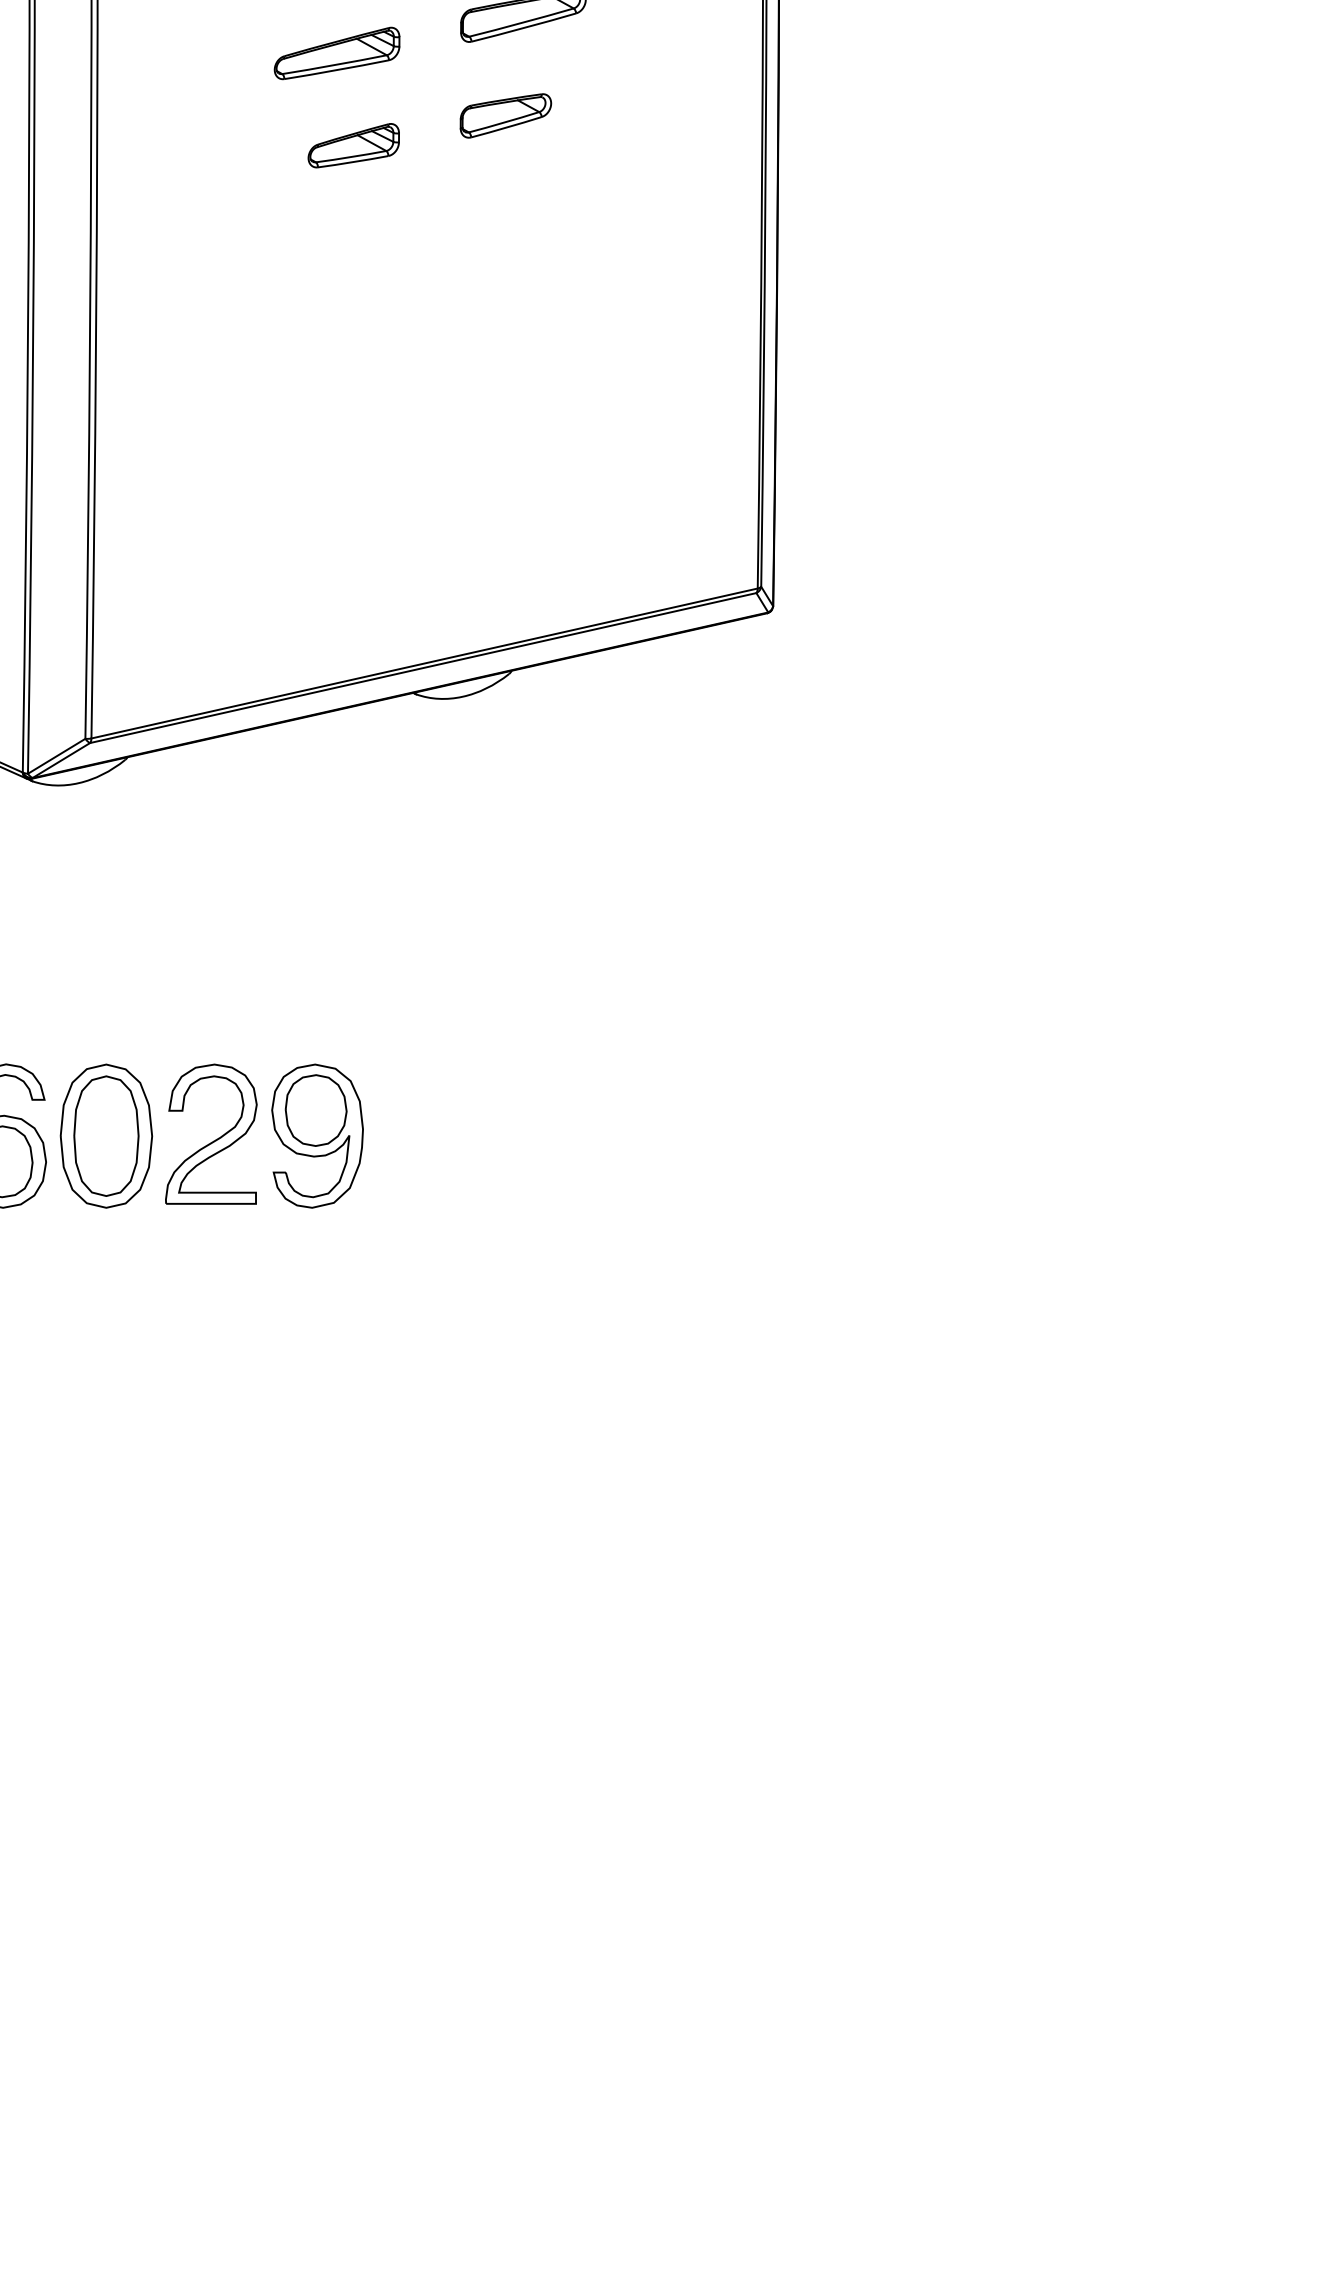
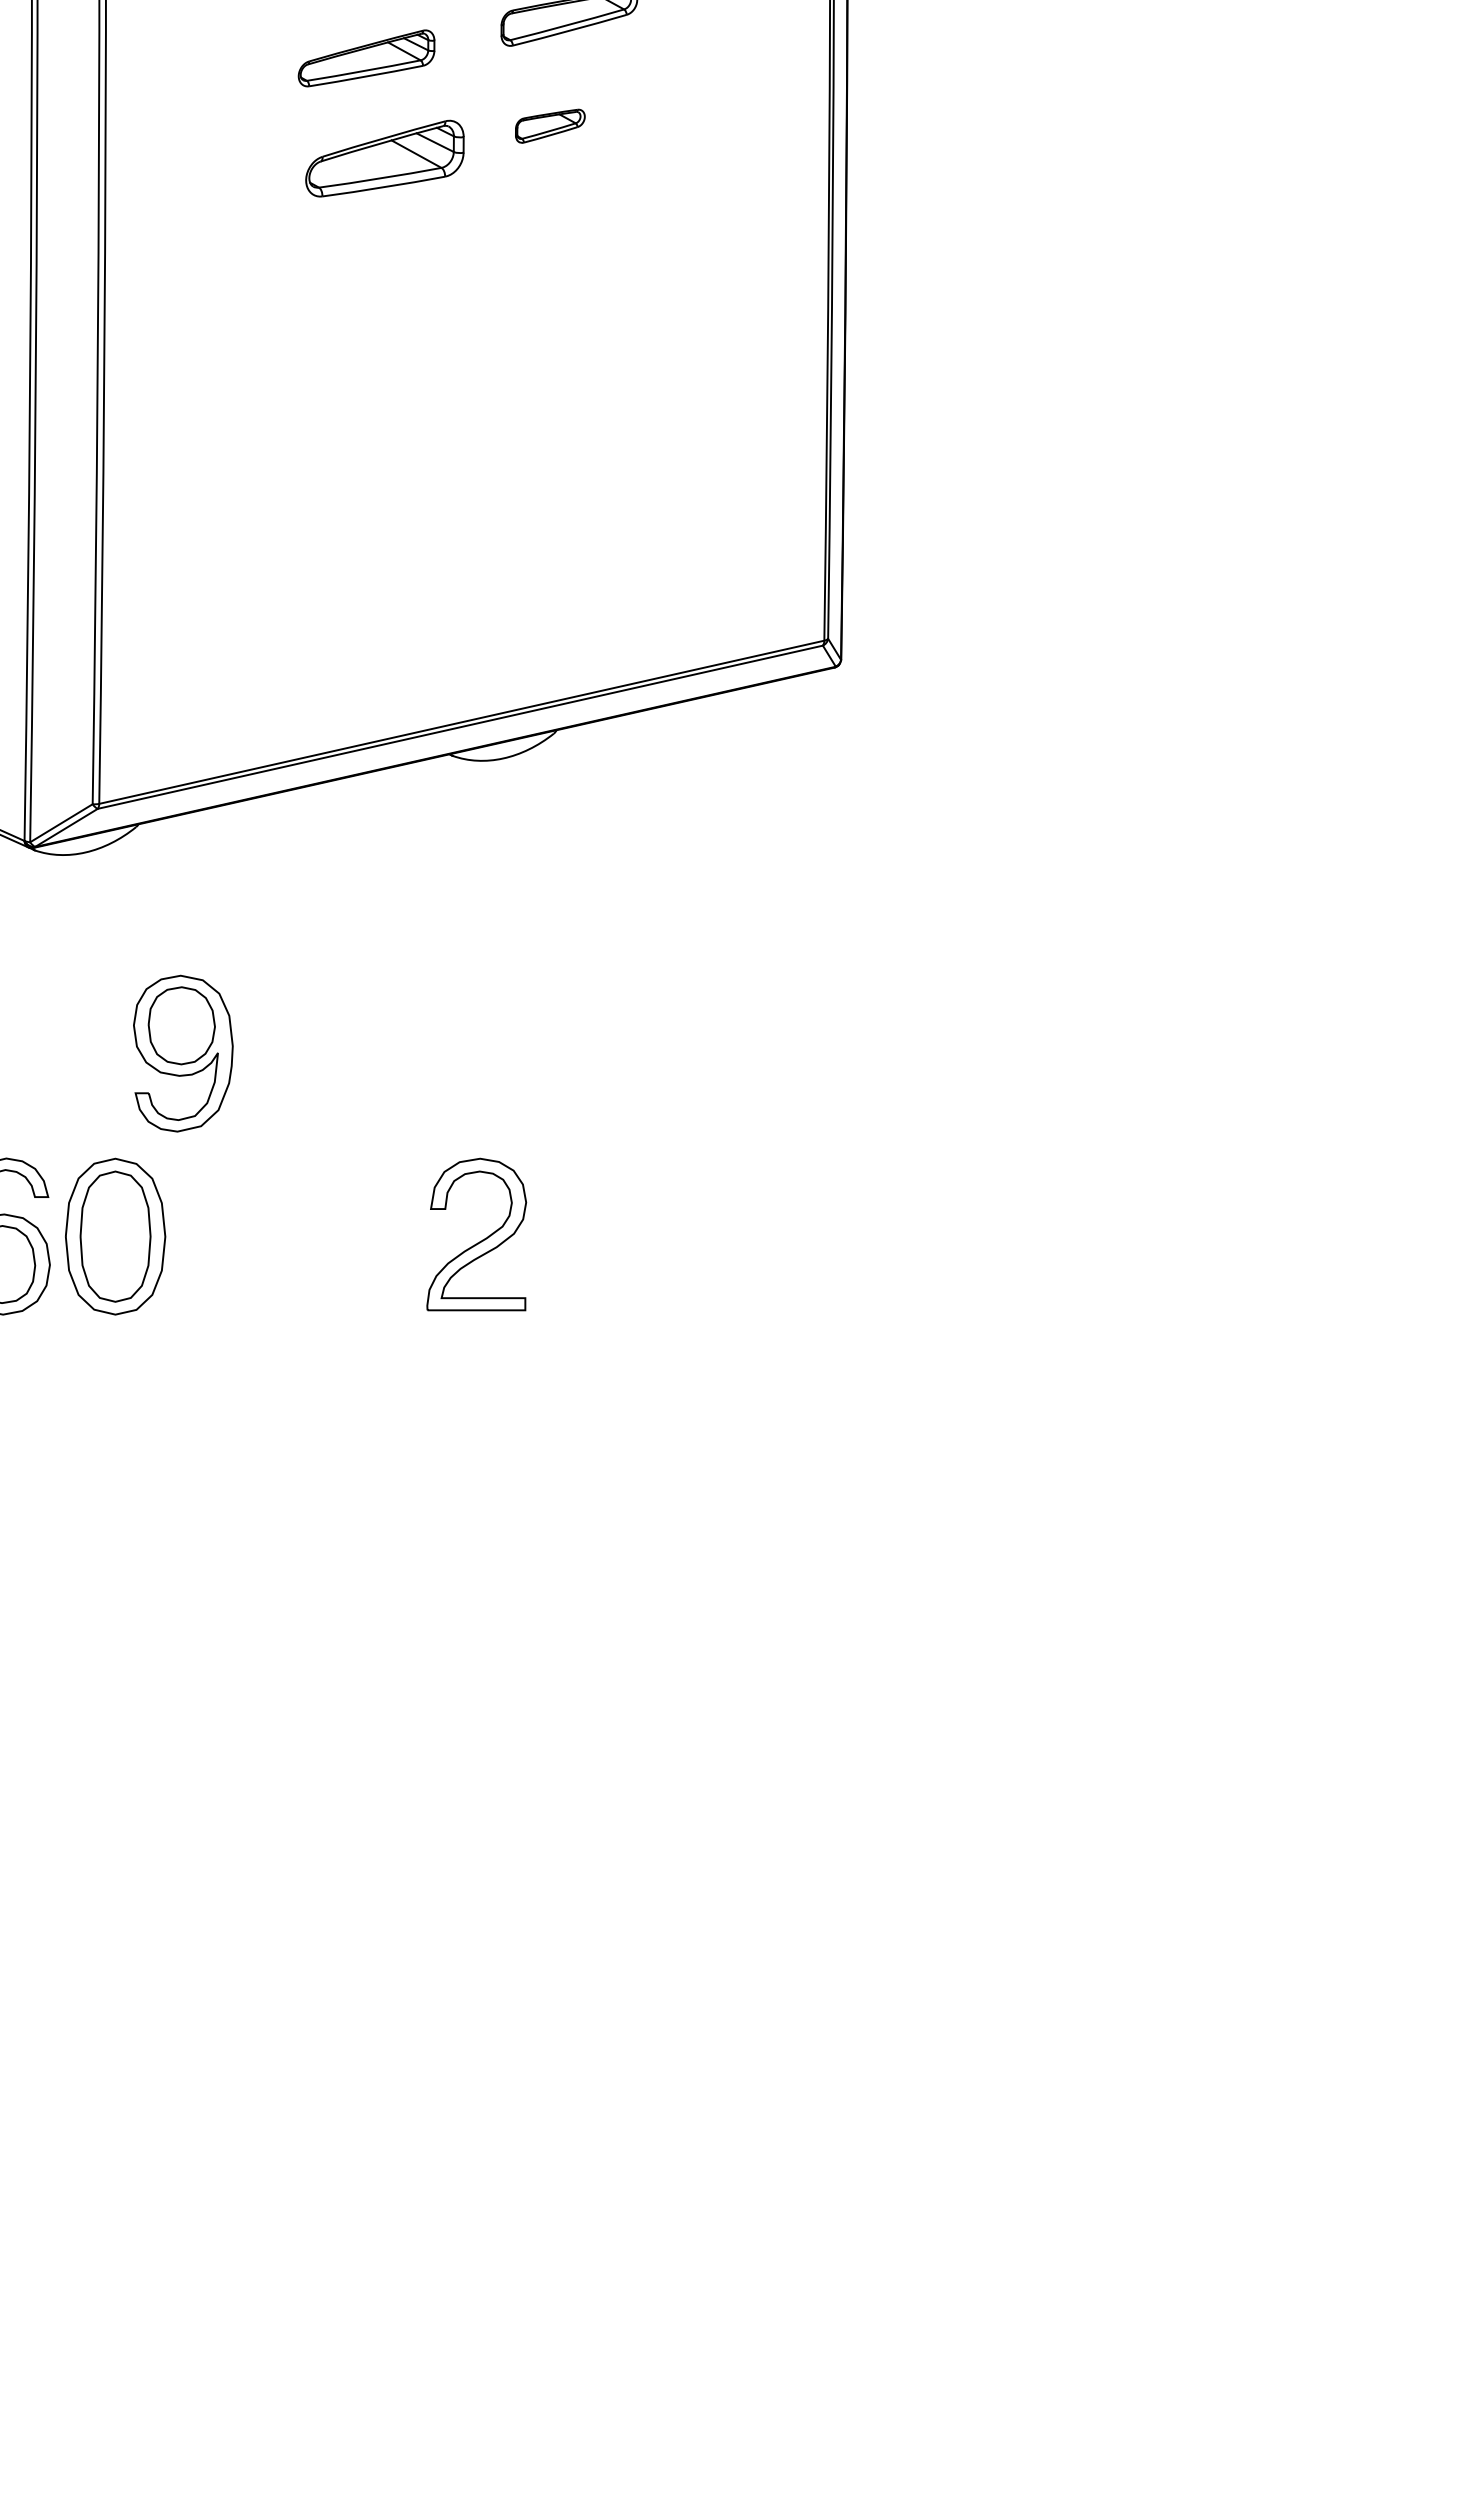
part: (506, 115) -> (550, 125), size x0.7
part: (353, 145) -> (384, 158), size x1.6
part: (317, 1136) -> (183, 1053), moved
part: (213, 1140) -> (479, 1241), moved

